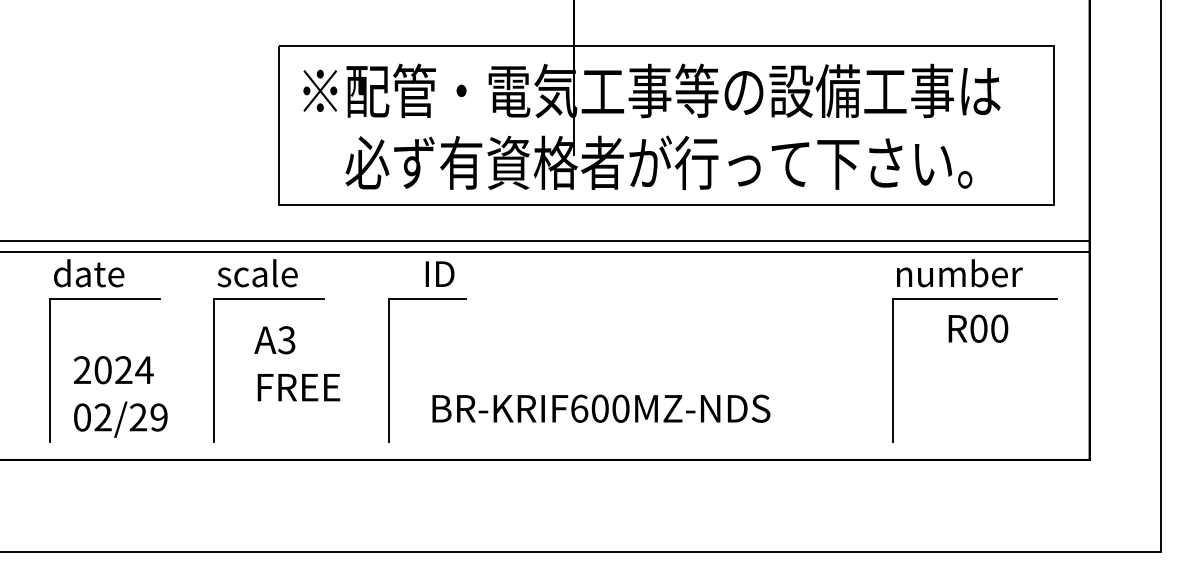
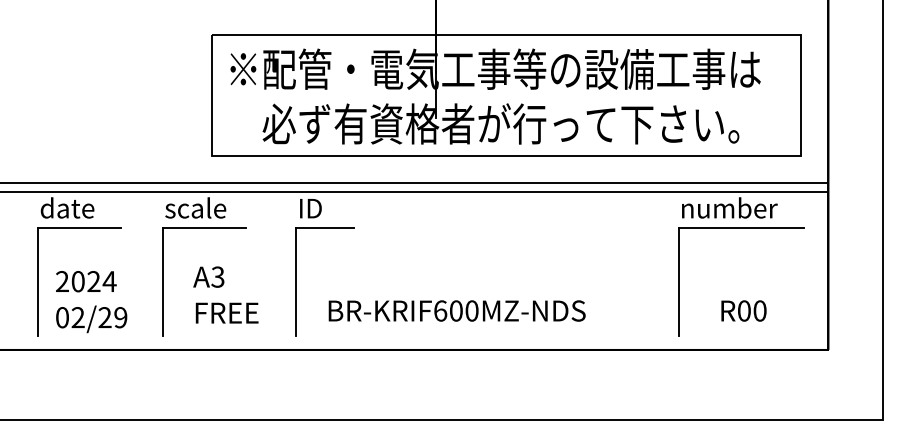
text: (439, 273) -> (310, 208), moved
text: (978, 328) -> (744, 310), moved
text: (297, 363) -> (226, 294), moved

